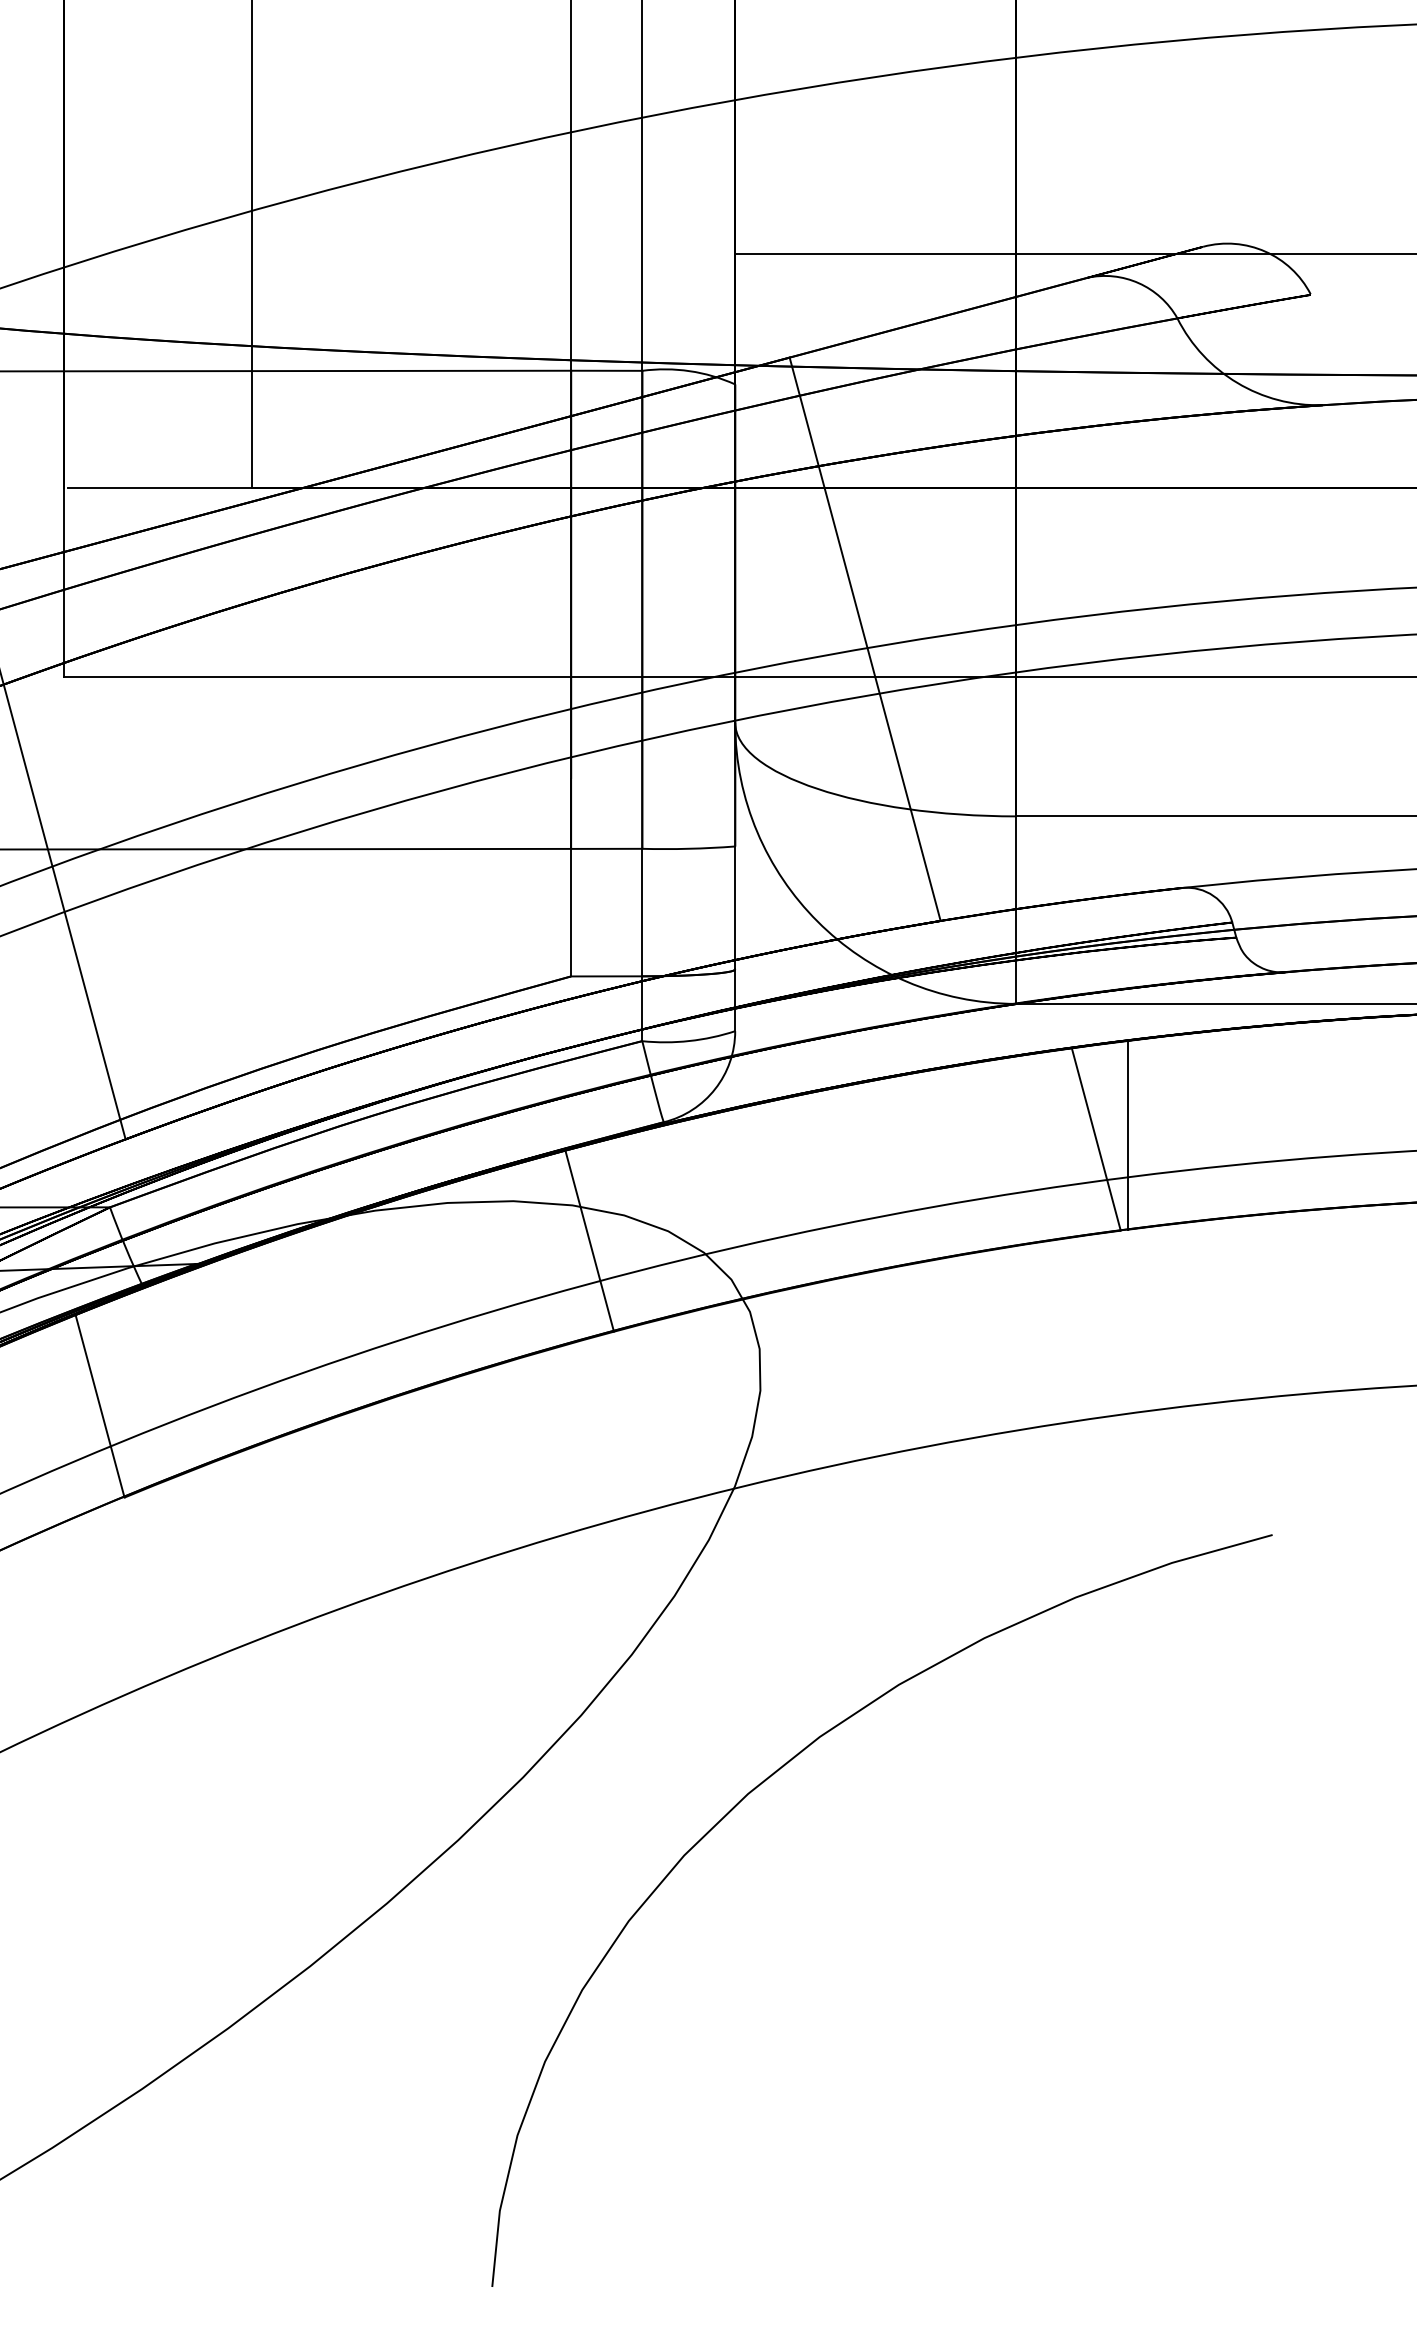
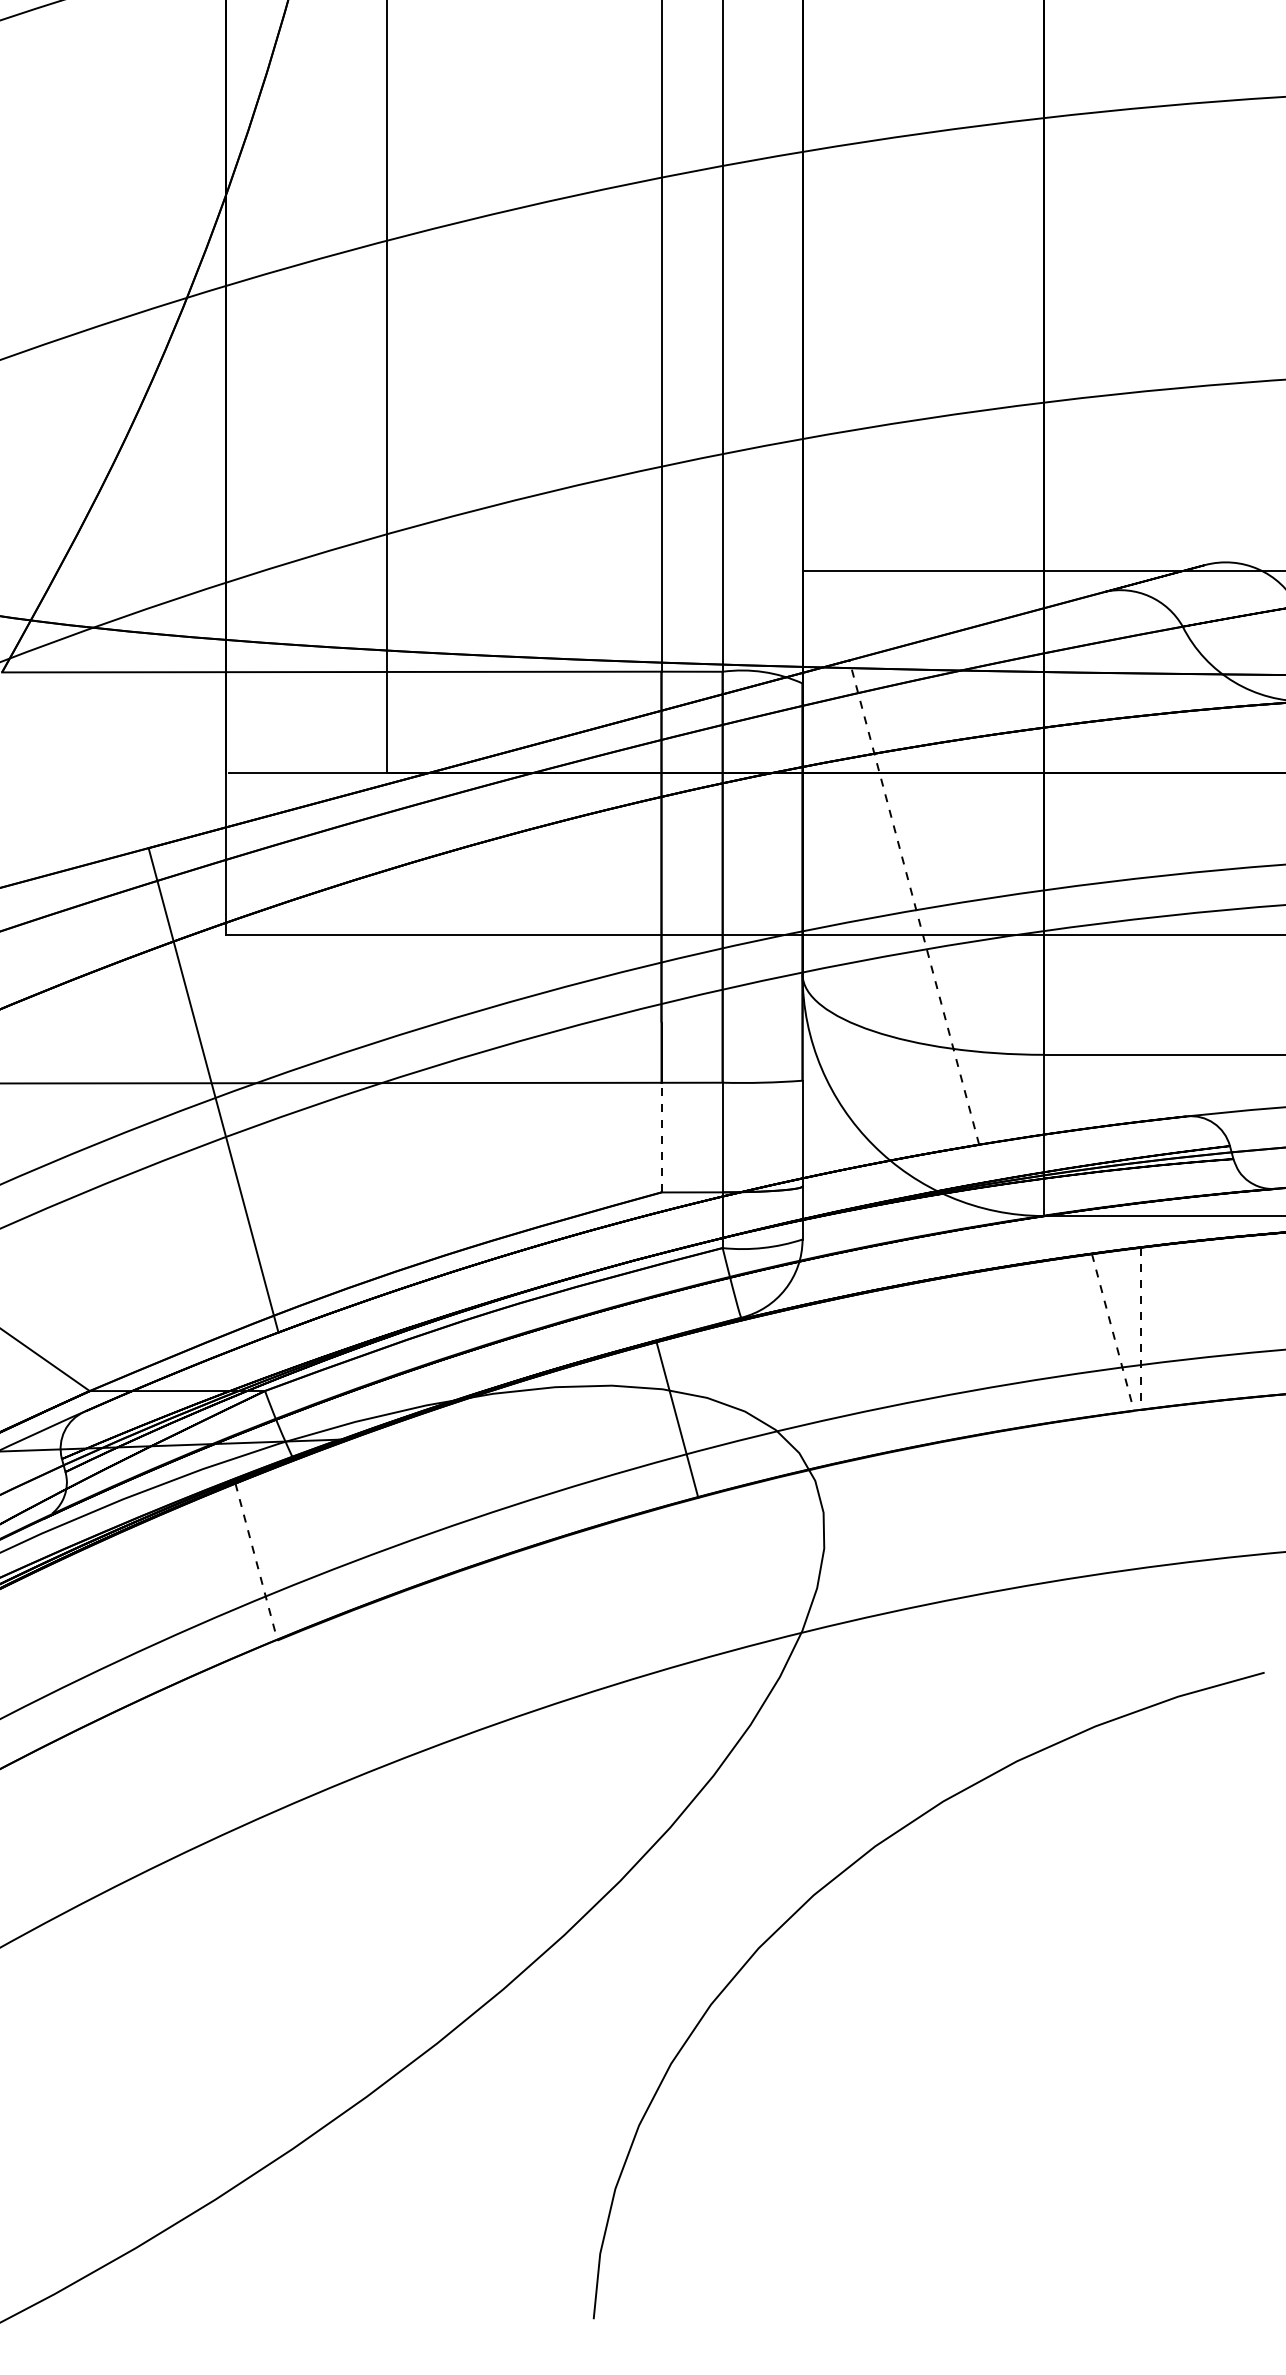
line: (865, 639) -> (914, 902), solid -> dashed
line: (571, 912) -> (661, 1137), solid -> dashed
line: (1128, 1135) -> (1140, 1329), solid -> dashed
line: (1096, 1139) -> (1113, 1332), solid -> dashed
line: (100, 1406) -> (256, 1562), solid -> dashed

